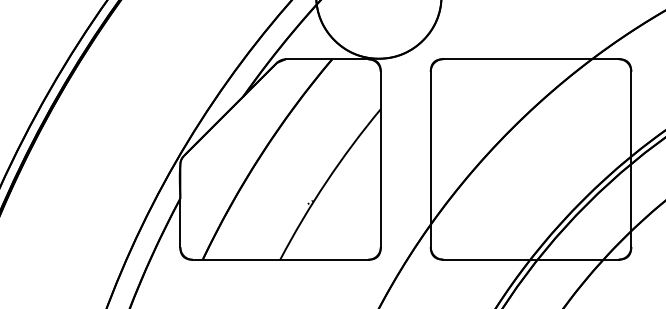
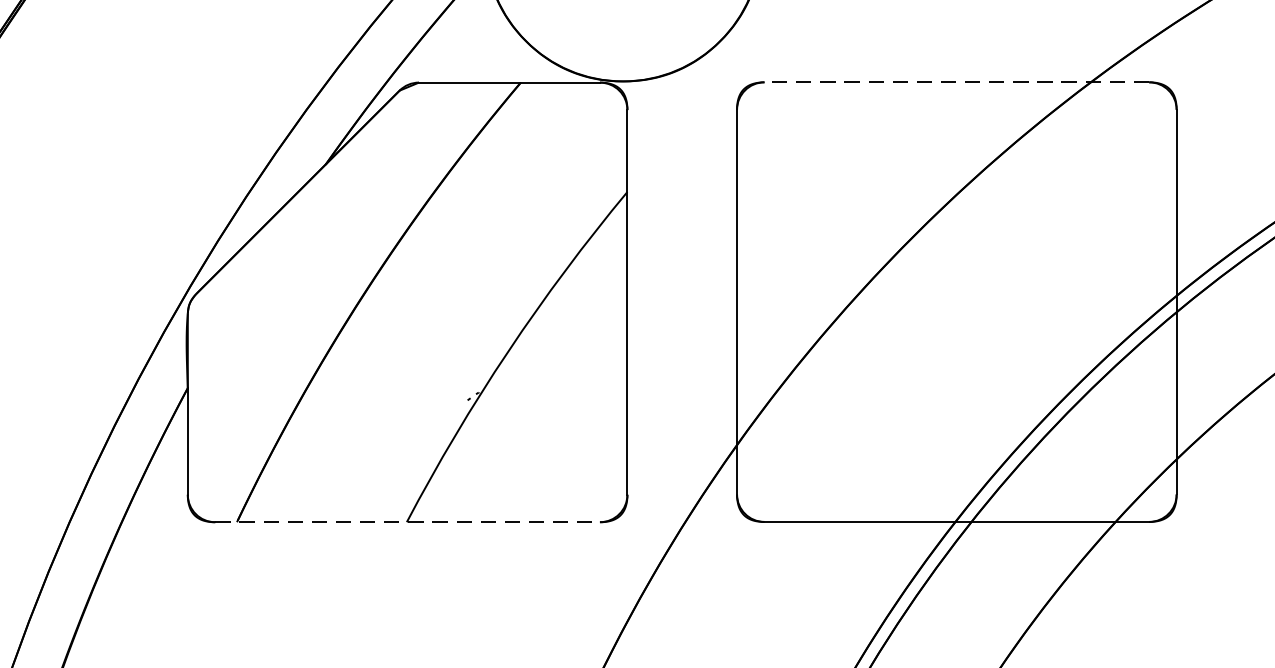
line: (531, 59) -> (957, 83), solid -> dashed
line: (280, 259) -> (407, 521), solid -> dashed

